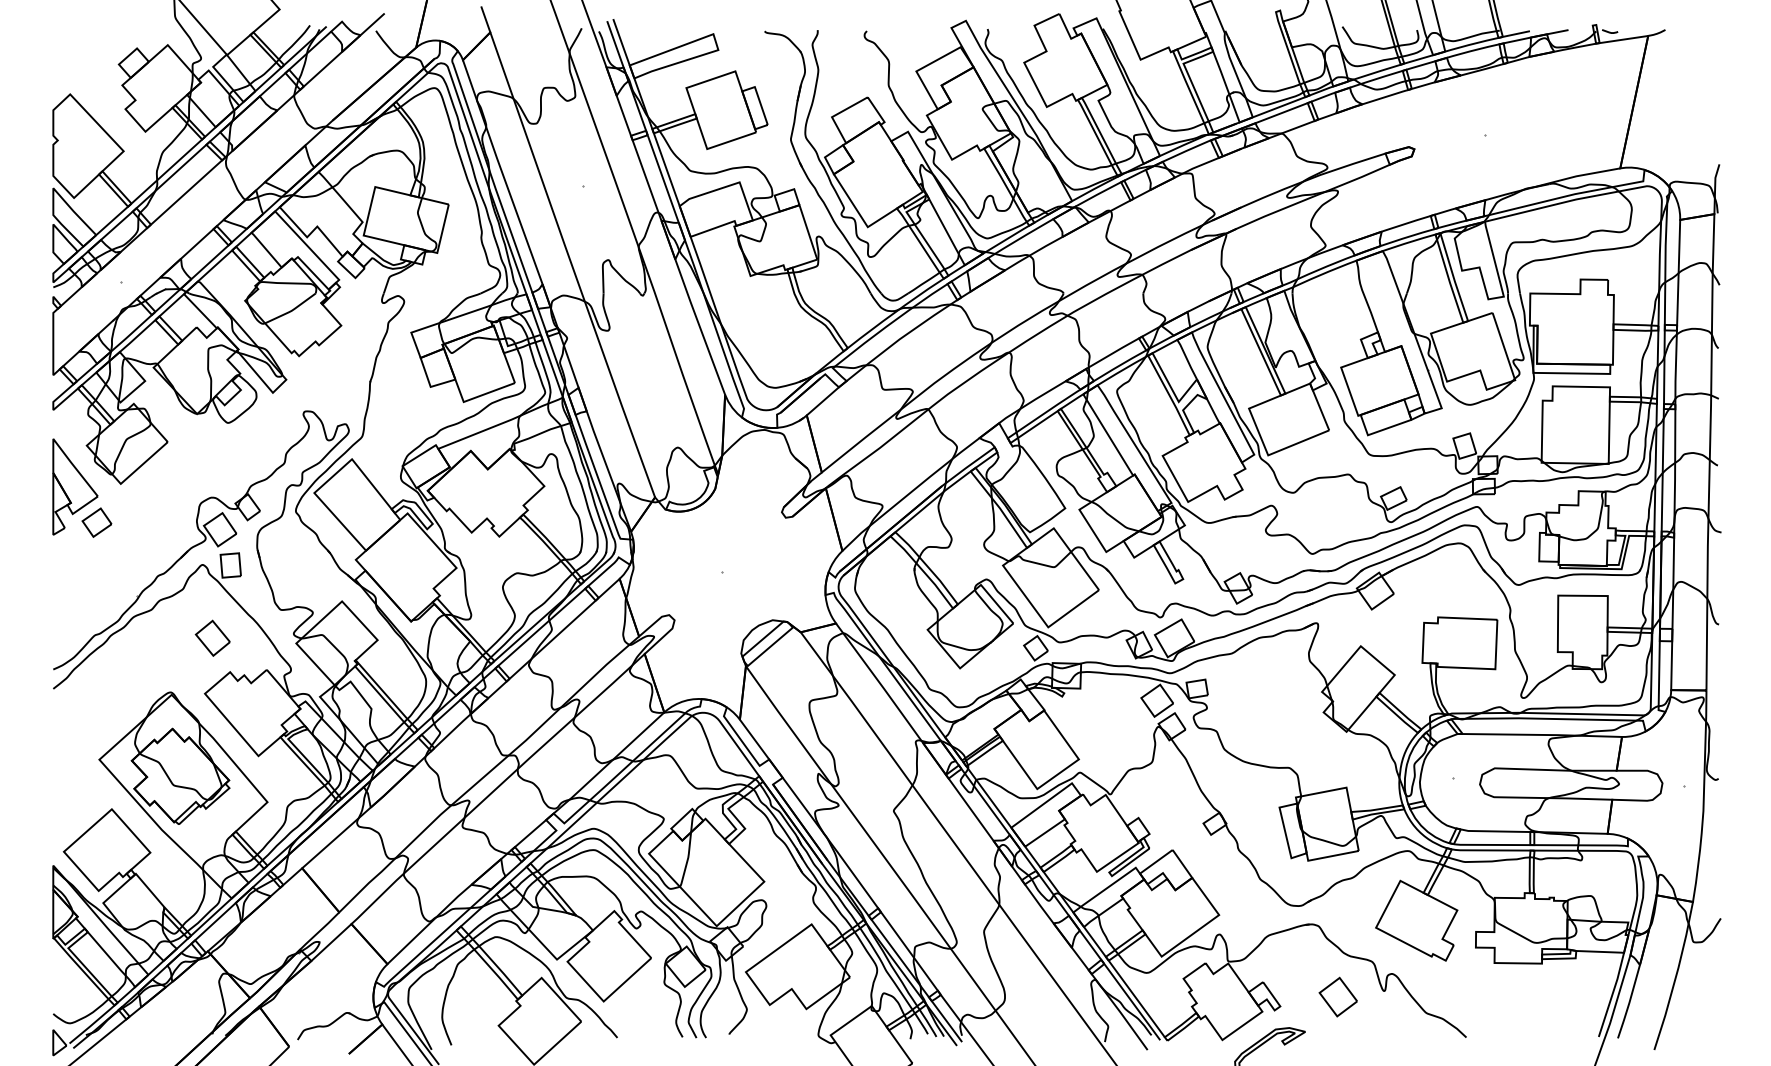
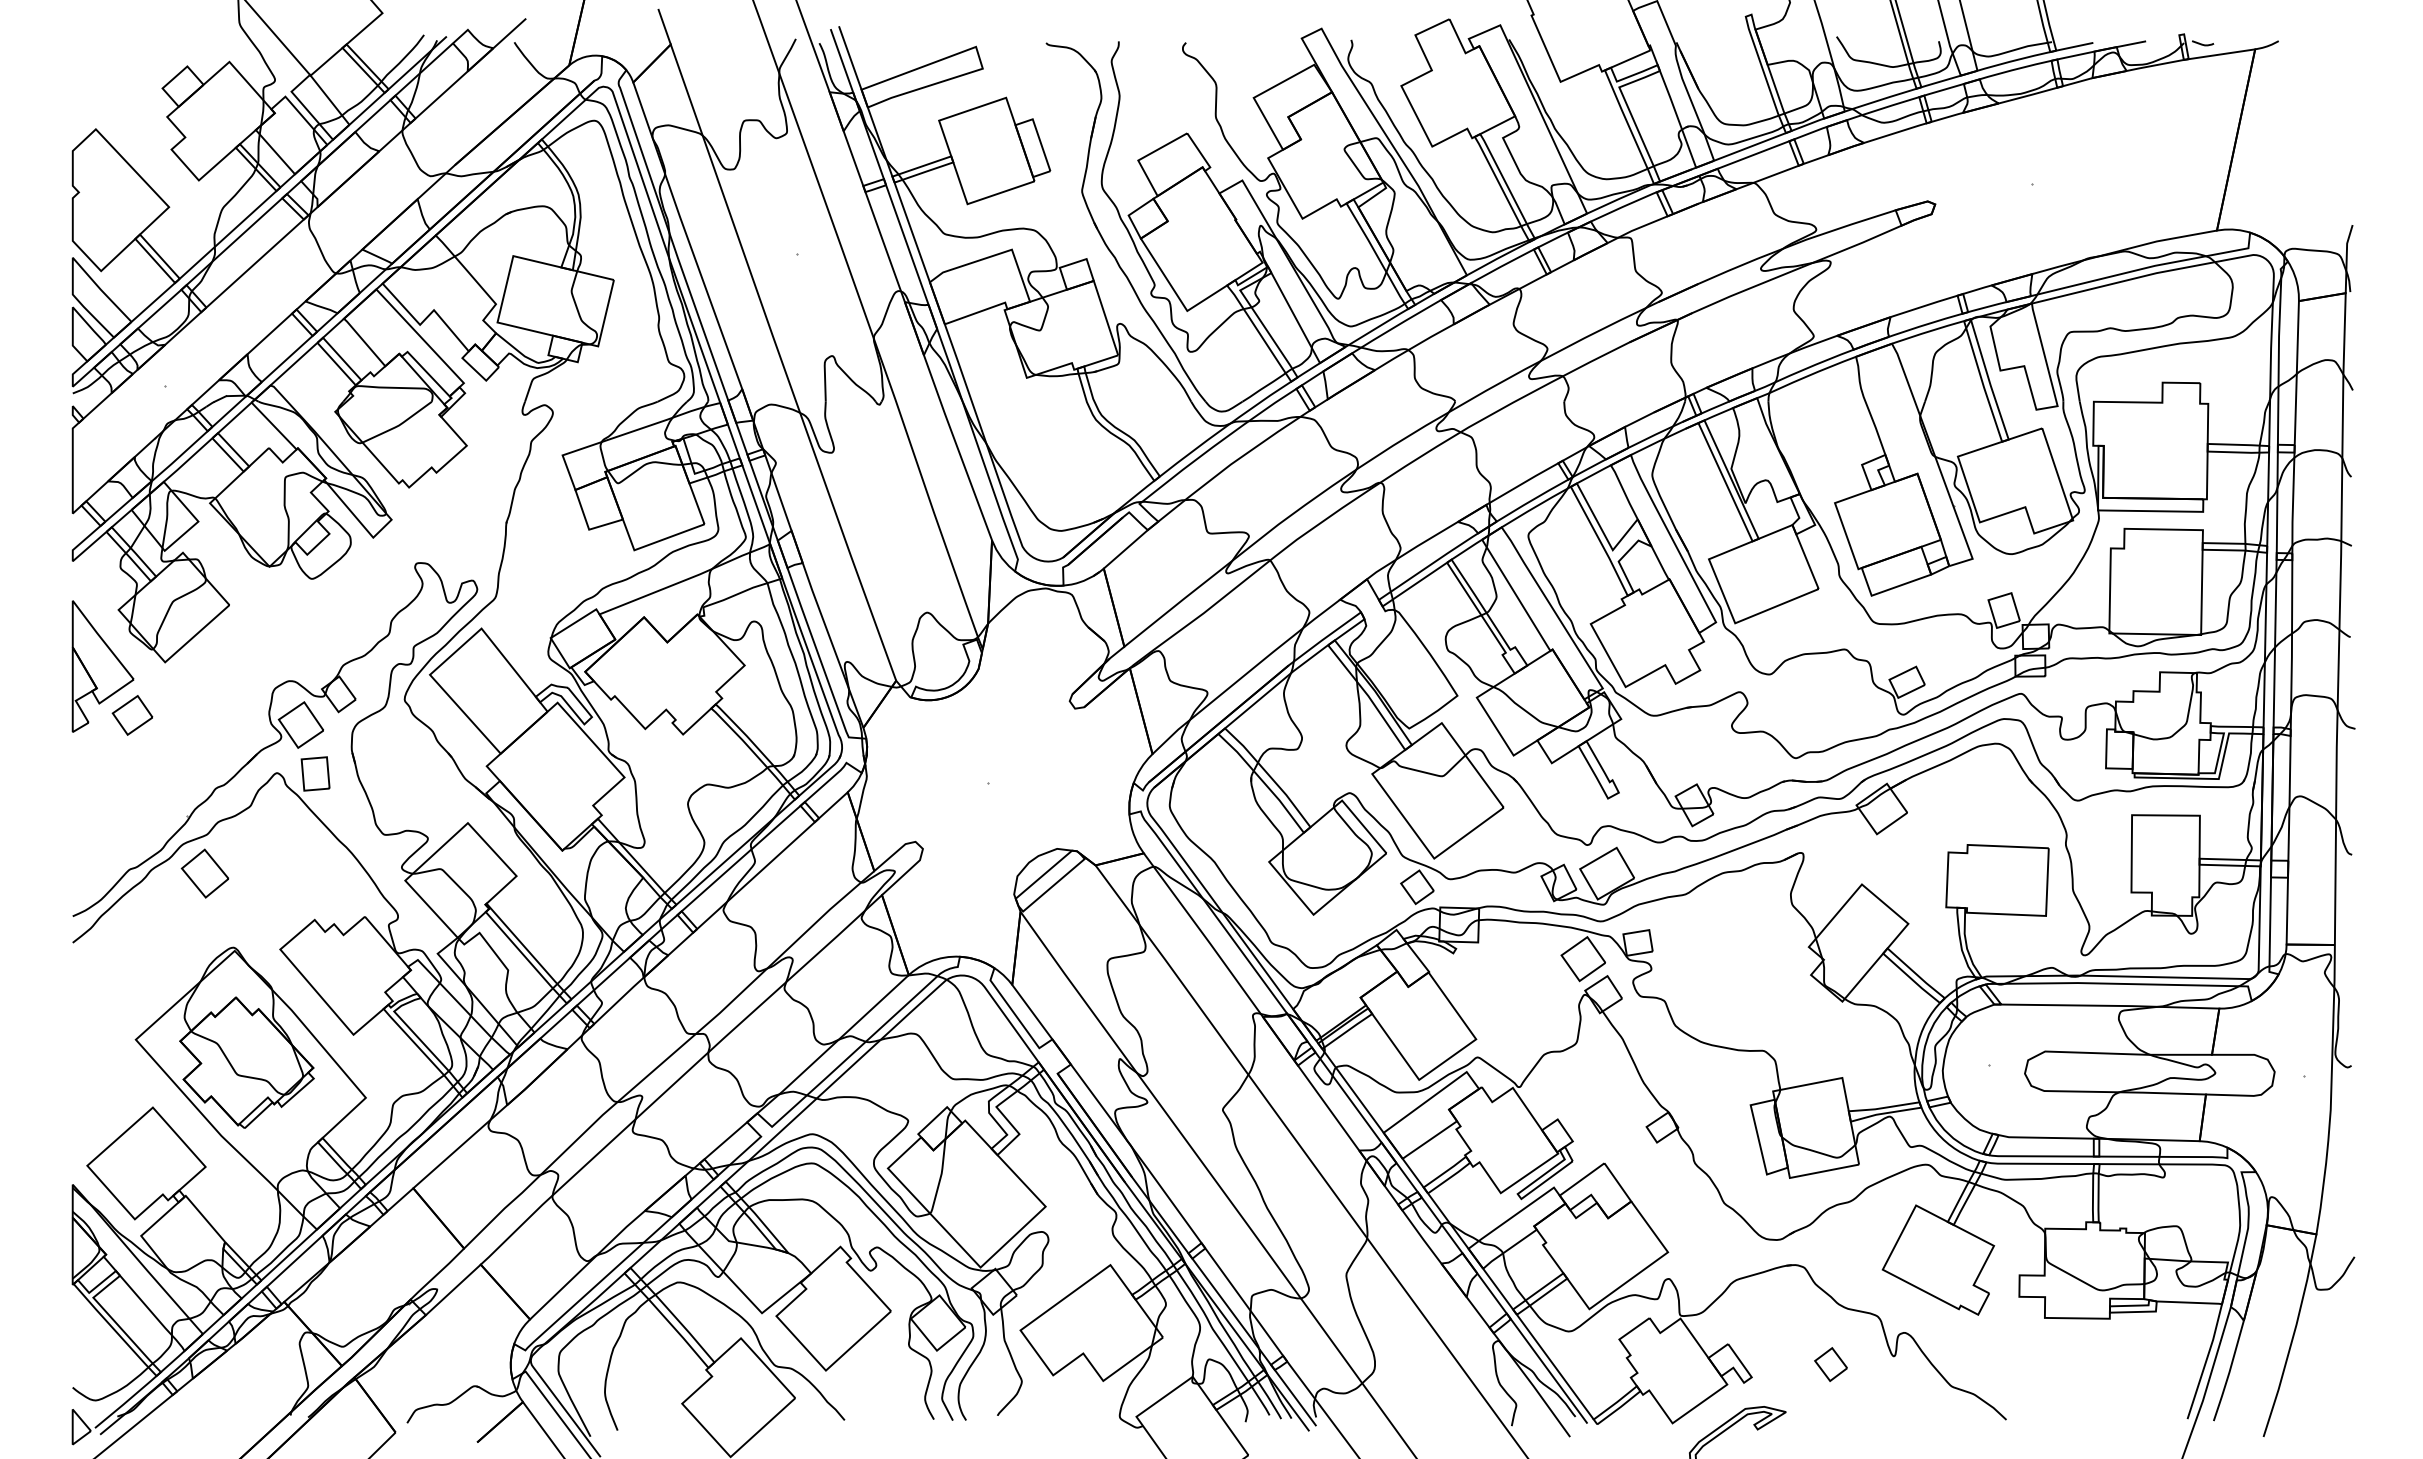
part: (212, 638) -> (204, 873), moved
part: (1337, 997) -> (1830, 1364), size x0.62

